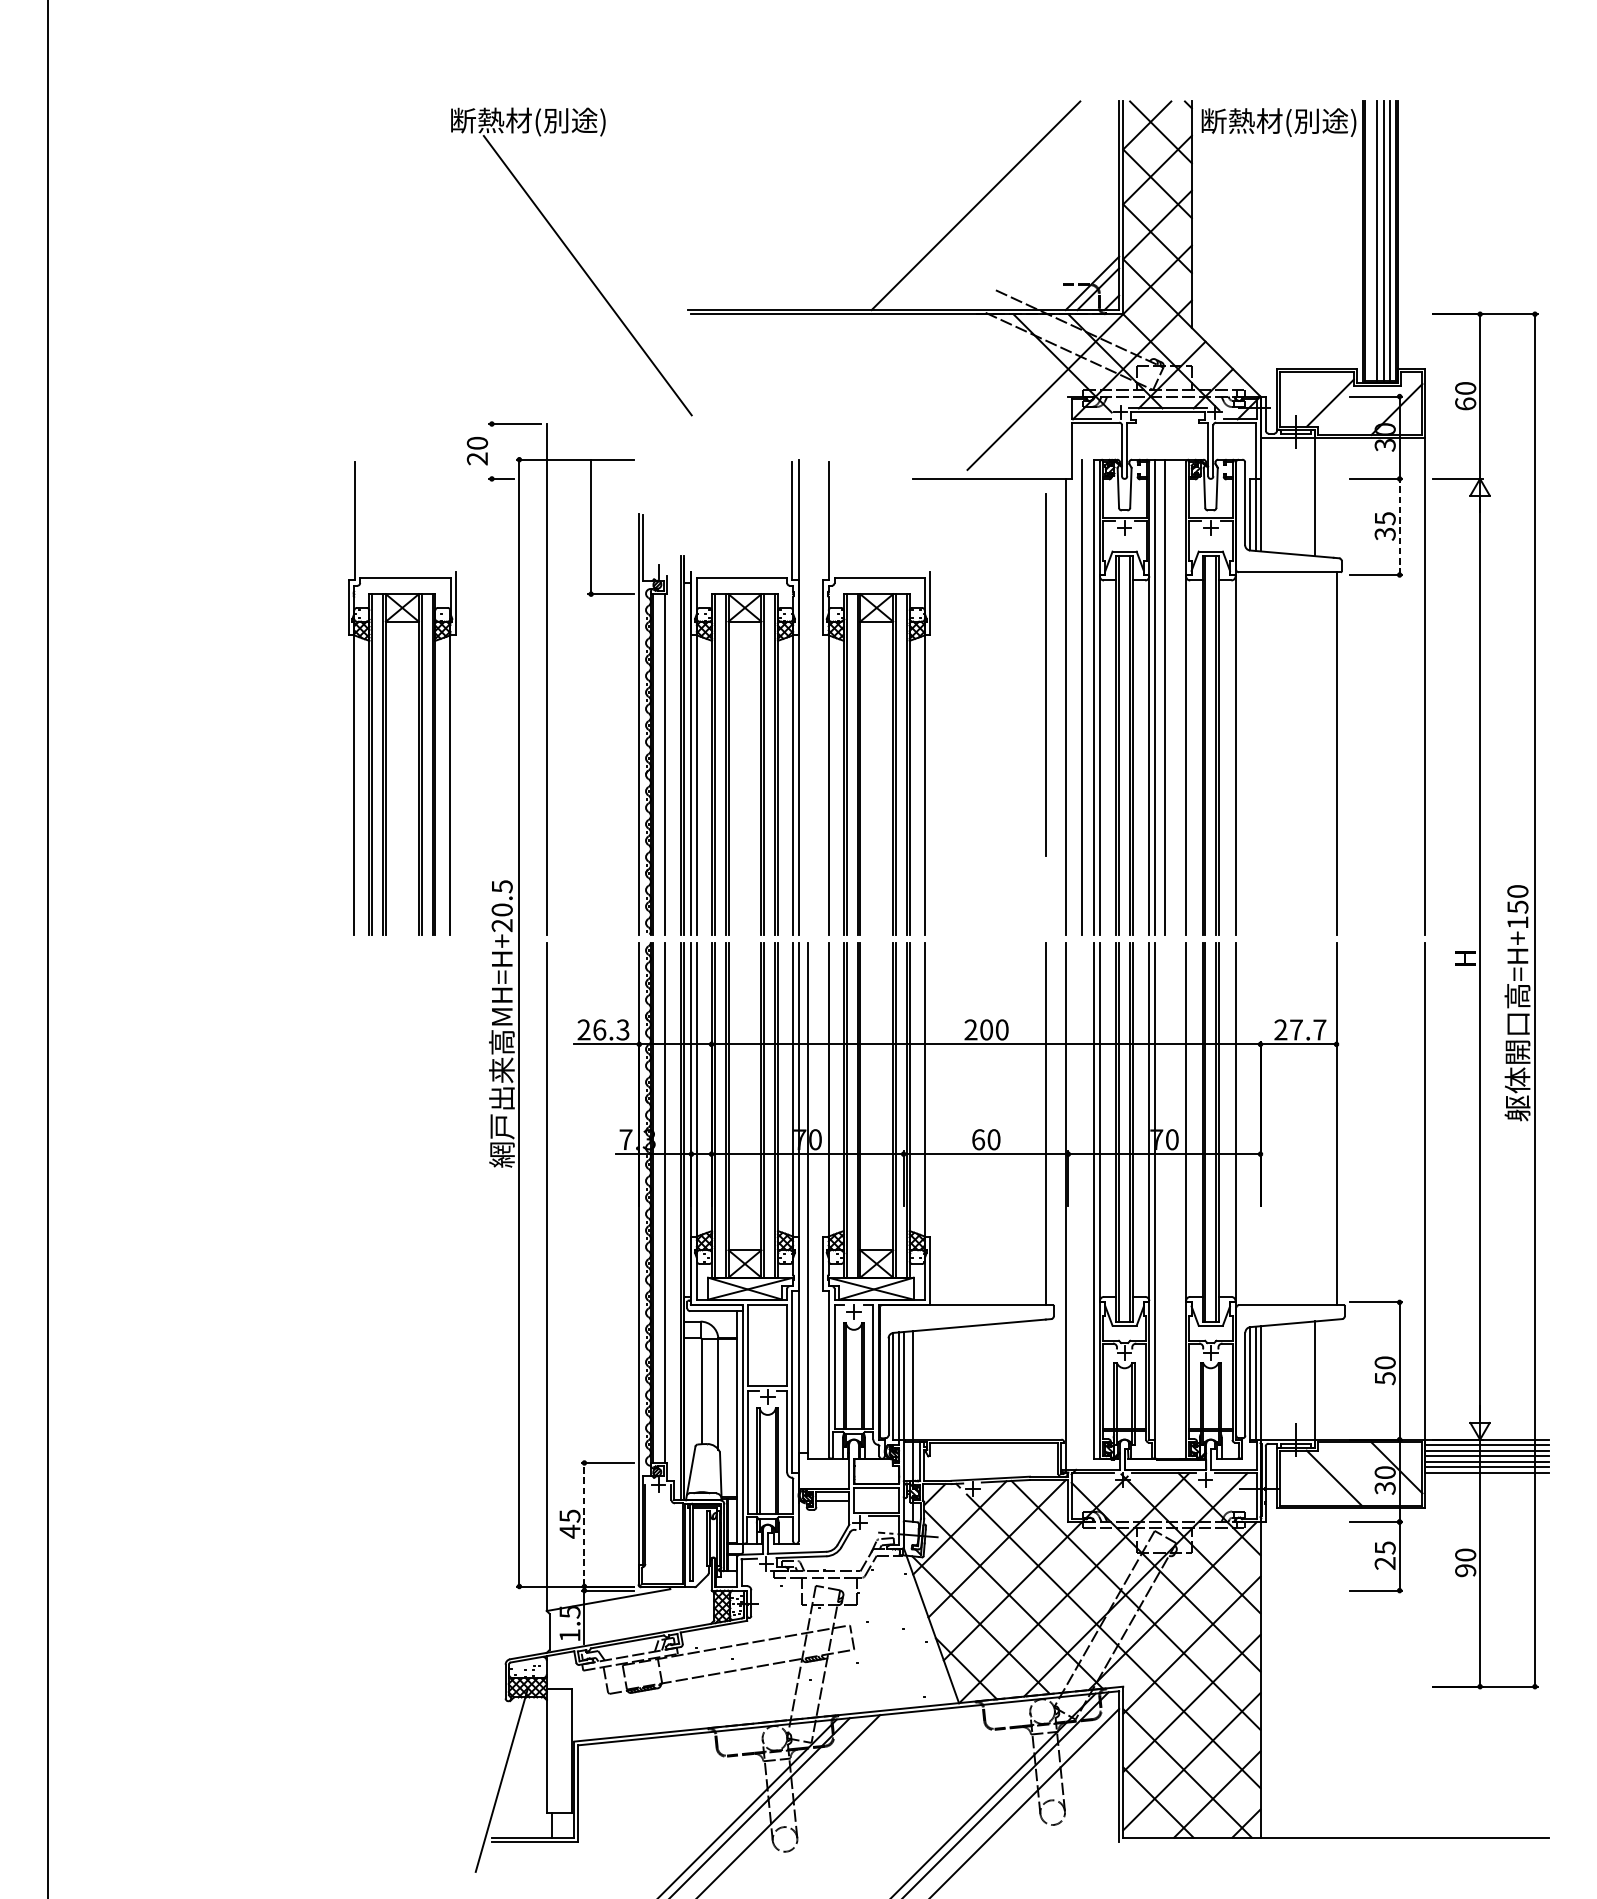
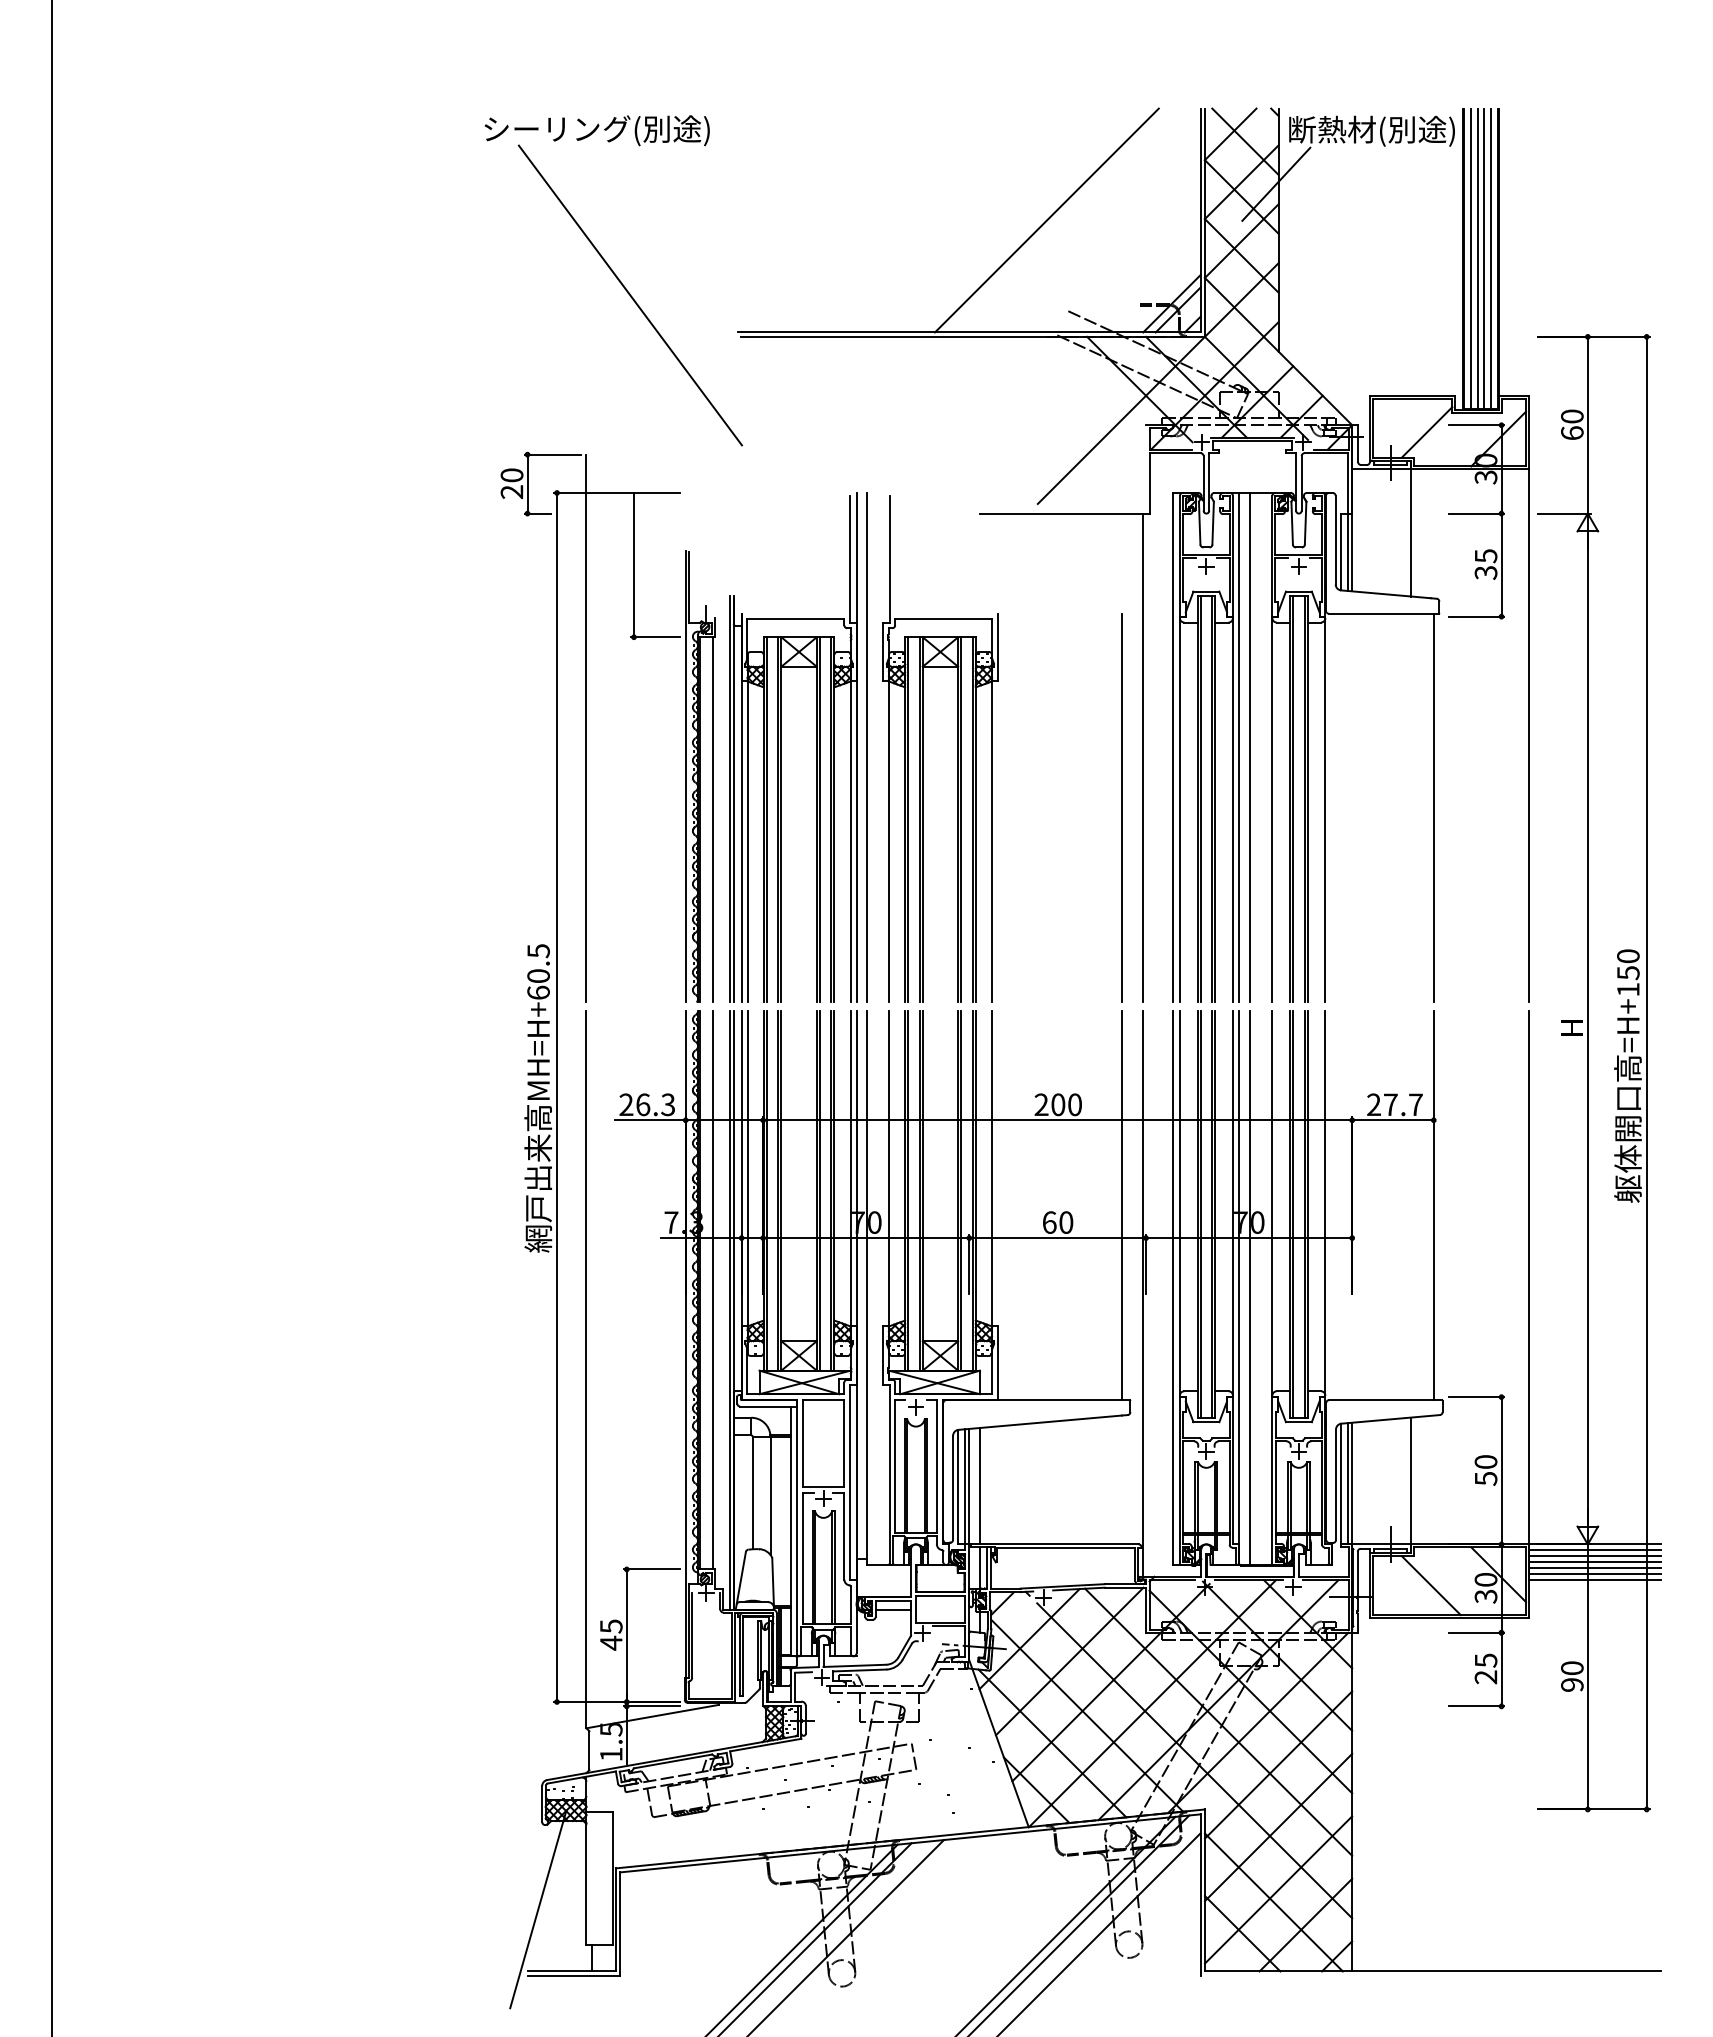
text: (556, 121) -> (596, 130), 断熱材(別途) -> シーリング(別途)
line: (1189, 171) -> (1276, 183), added
line: (1370, 241) -> (1470, 258), added
line: (491, 450) -> (527, 483), added
line: (1399, 527) -> (1501, 565), dashed -> solid
line: (1045, 674) -> (1121, 807), moved
line: (1081, 696) -> (866, 747), moved
part: (386, 697) -> (414, 748), removed
text: (502, 925) -> (538, 992), MH=H+20.5 -> MH=H+60.5
line: (1164, 1201) -> (1249, 1288), added
line: (584, 1524) -> (626, 1635), dashed -> solid

